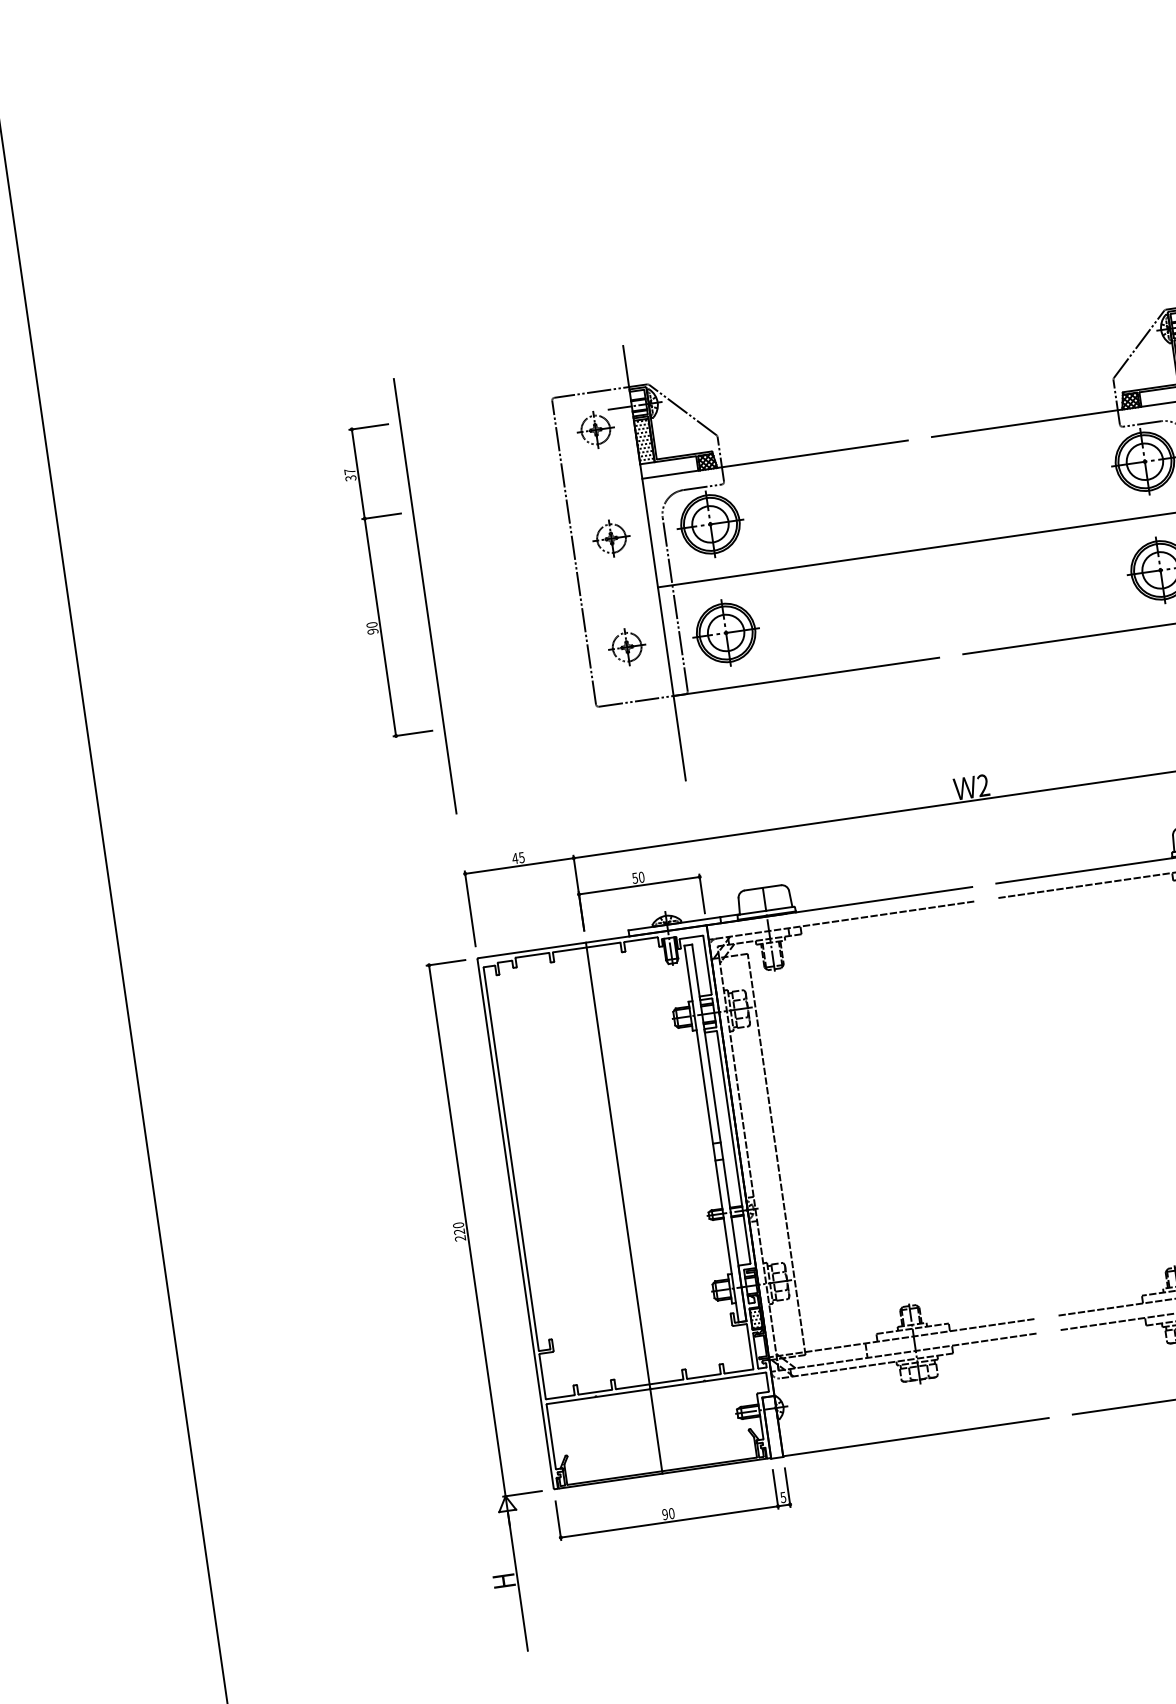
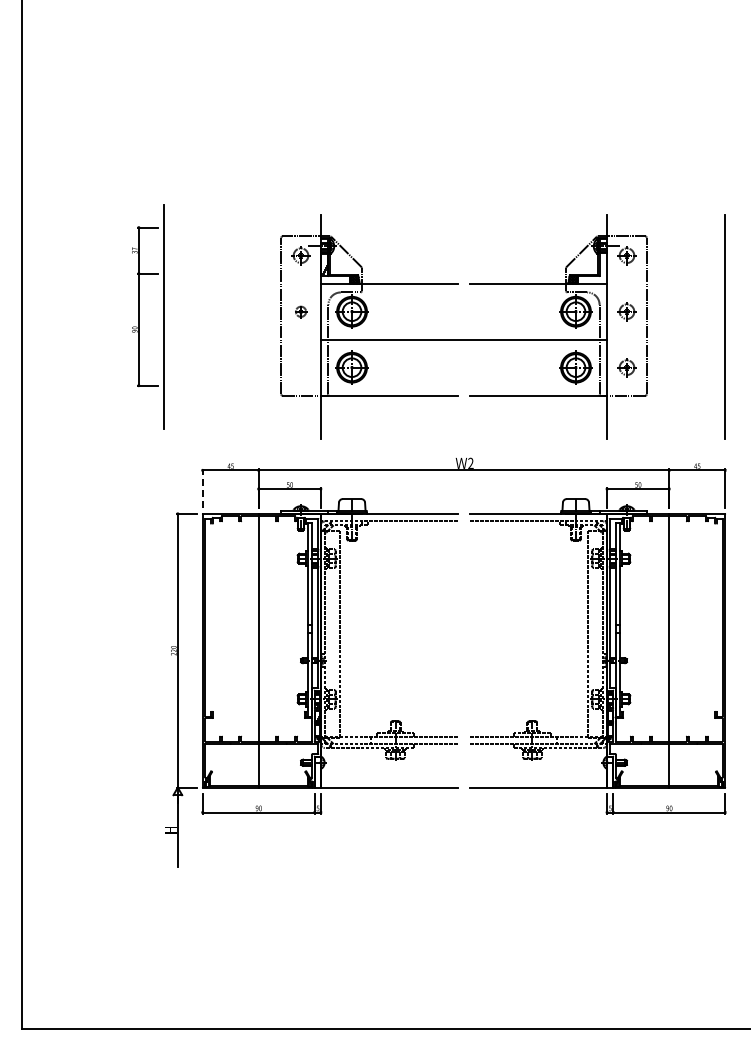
part: (610, 538) -> (300, 311), size x0.7
part: (377, 601) -> (139, 316), moved
part: (626, 646) -> (300, 367), removed
line: (469, 907) -> (202, 487), solid -> dashed

